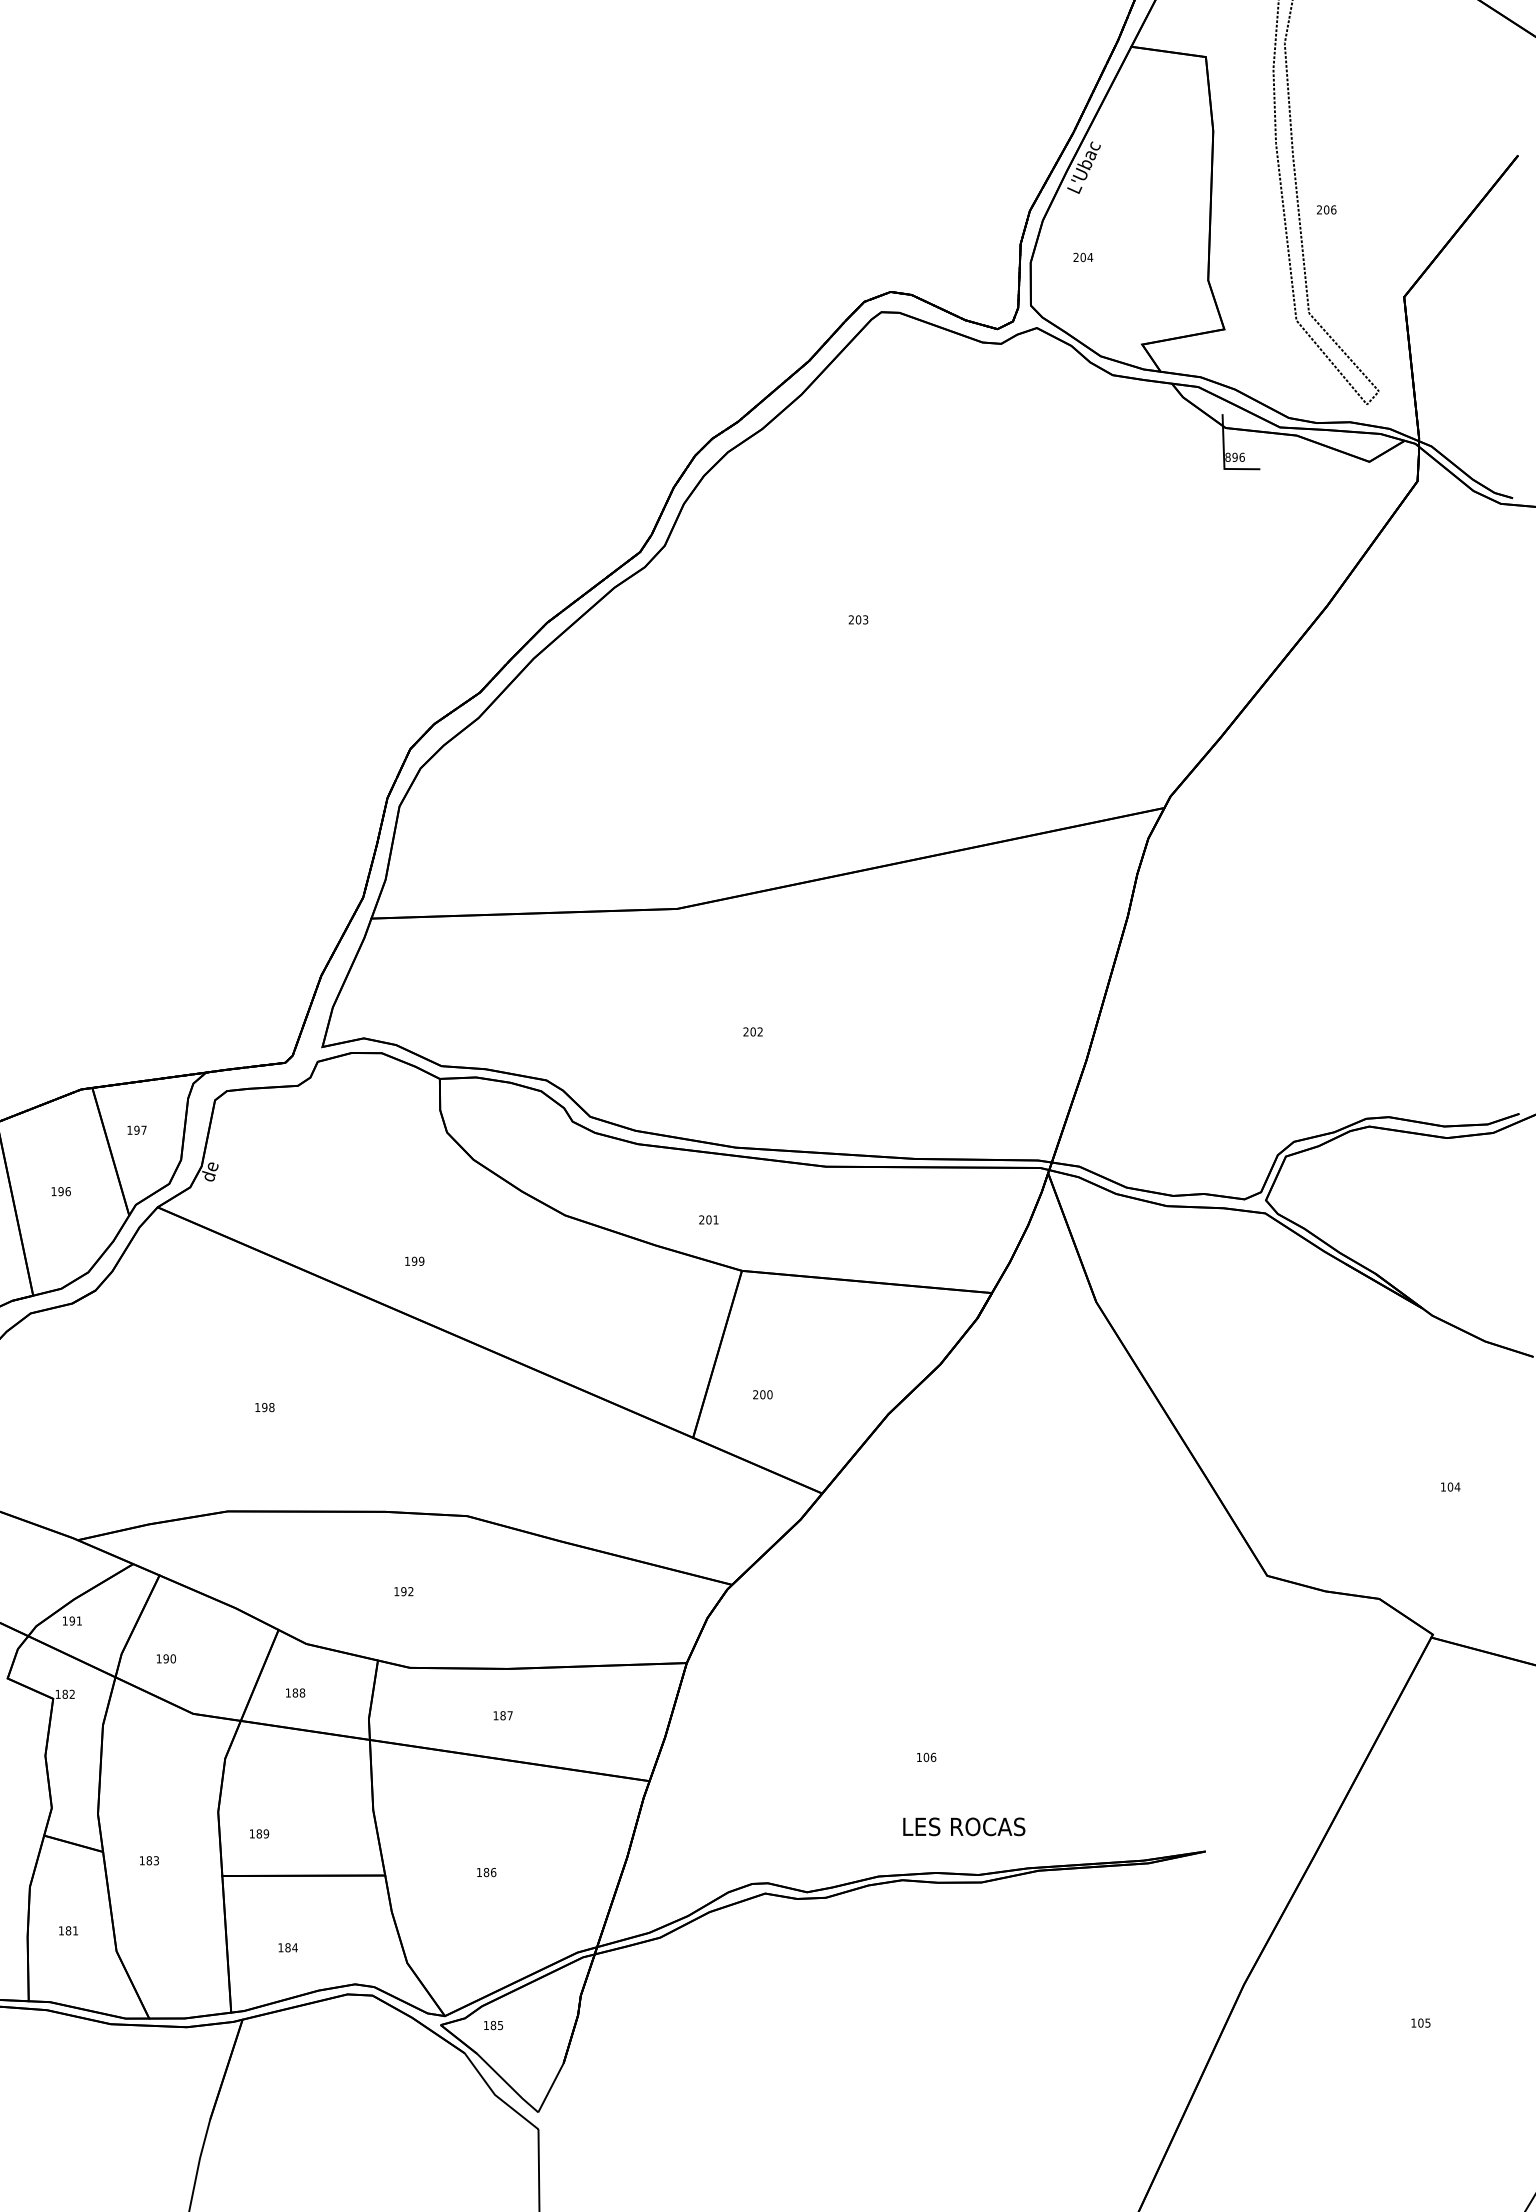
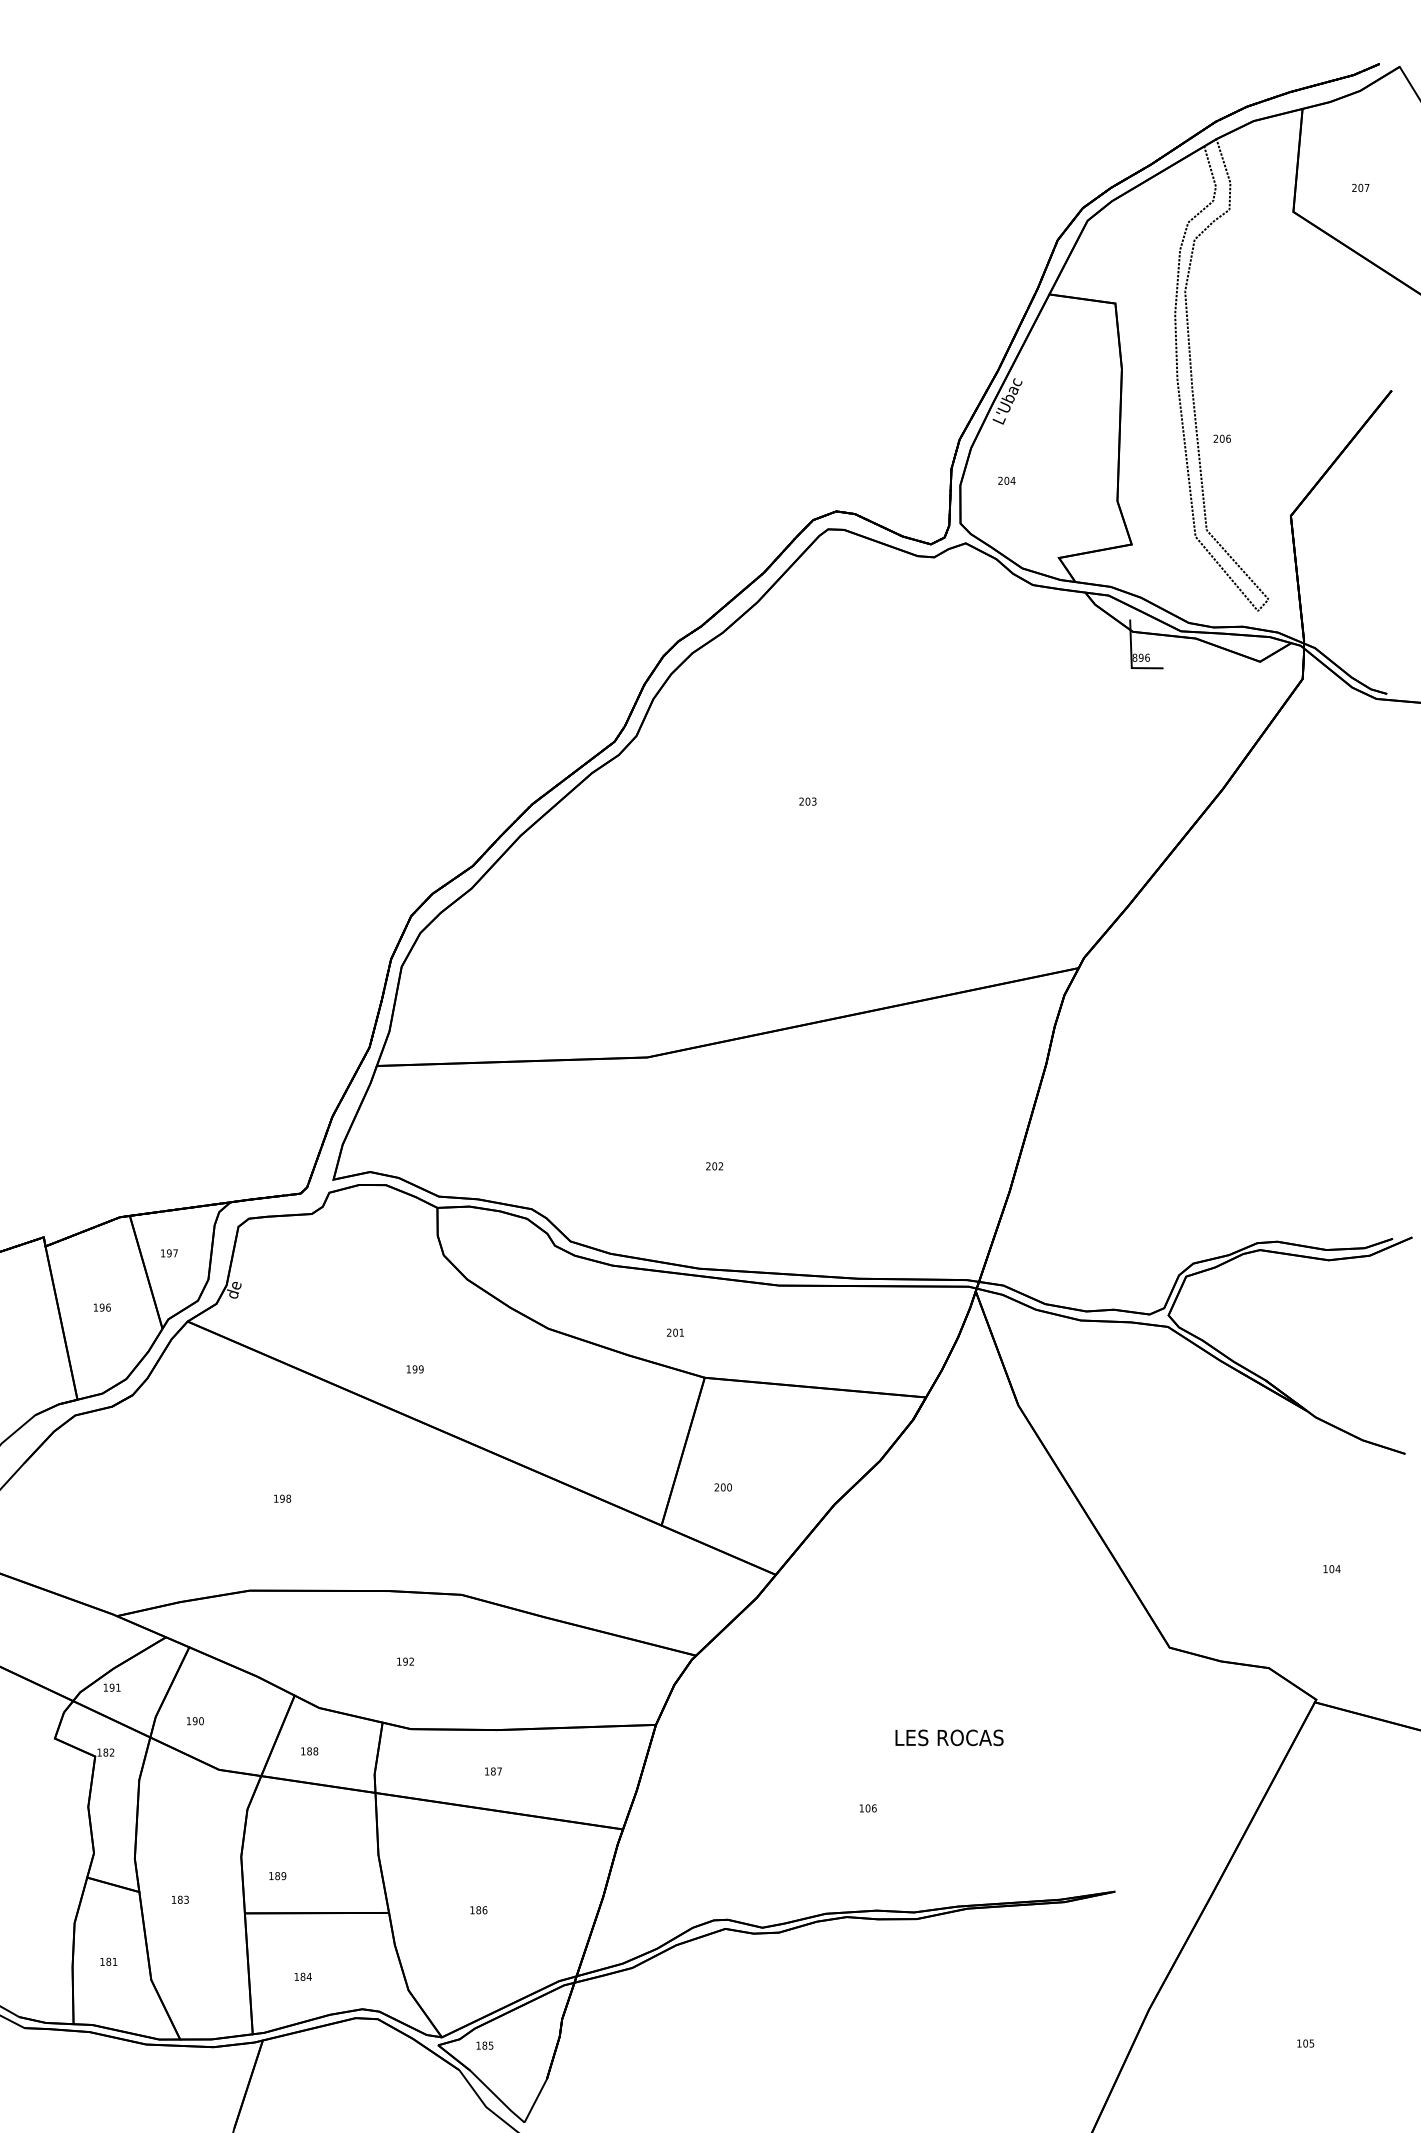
text: (964, 1826) -> (949, 1737), moved

